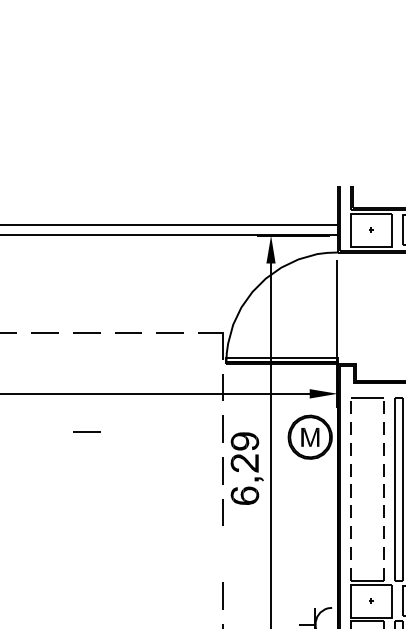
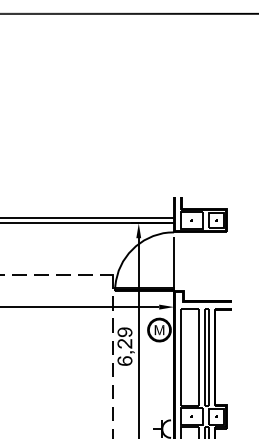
line: (87, 430) -> (41, 326), removed
line: (349, 489) -> (180, 357), dashed -> solid
line: (384, 489) -> (198, 357), dashed -> solid
line: (221, 553) -> (112, 391), added

